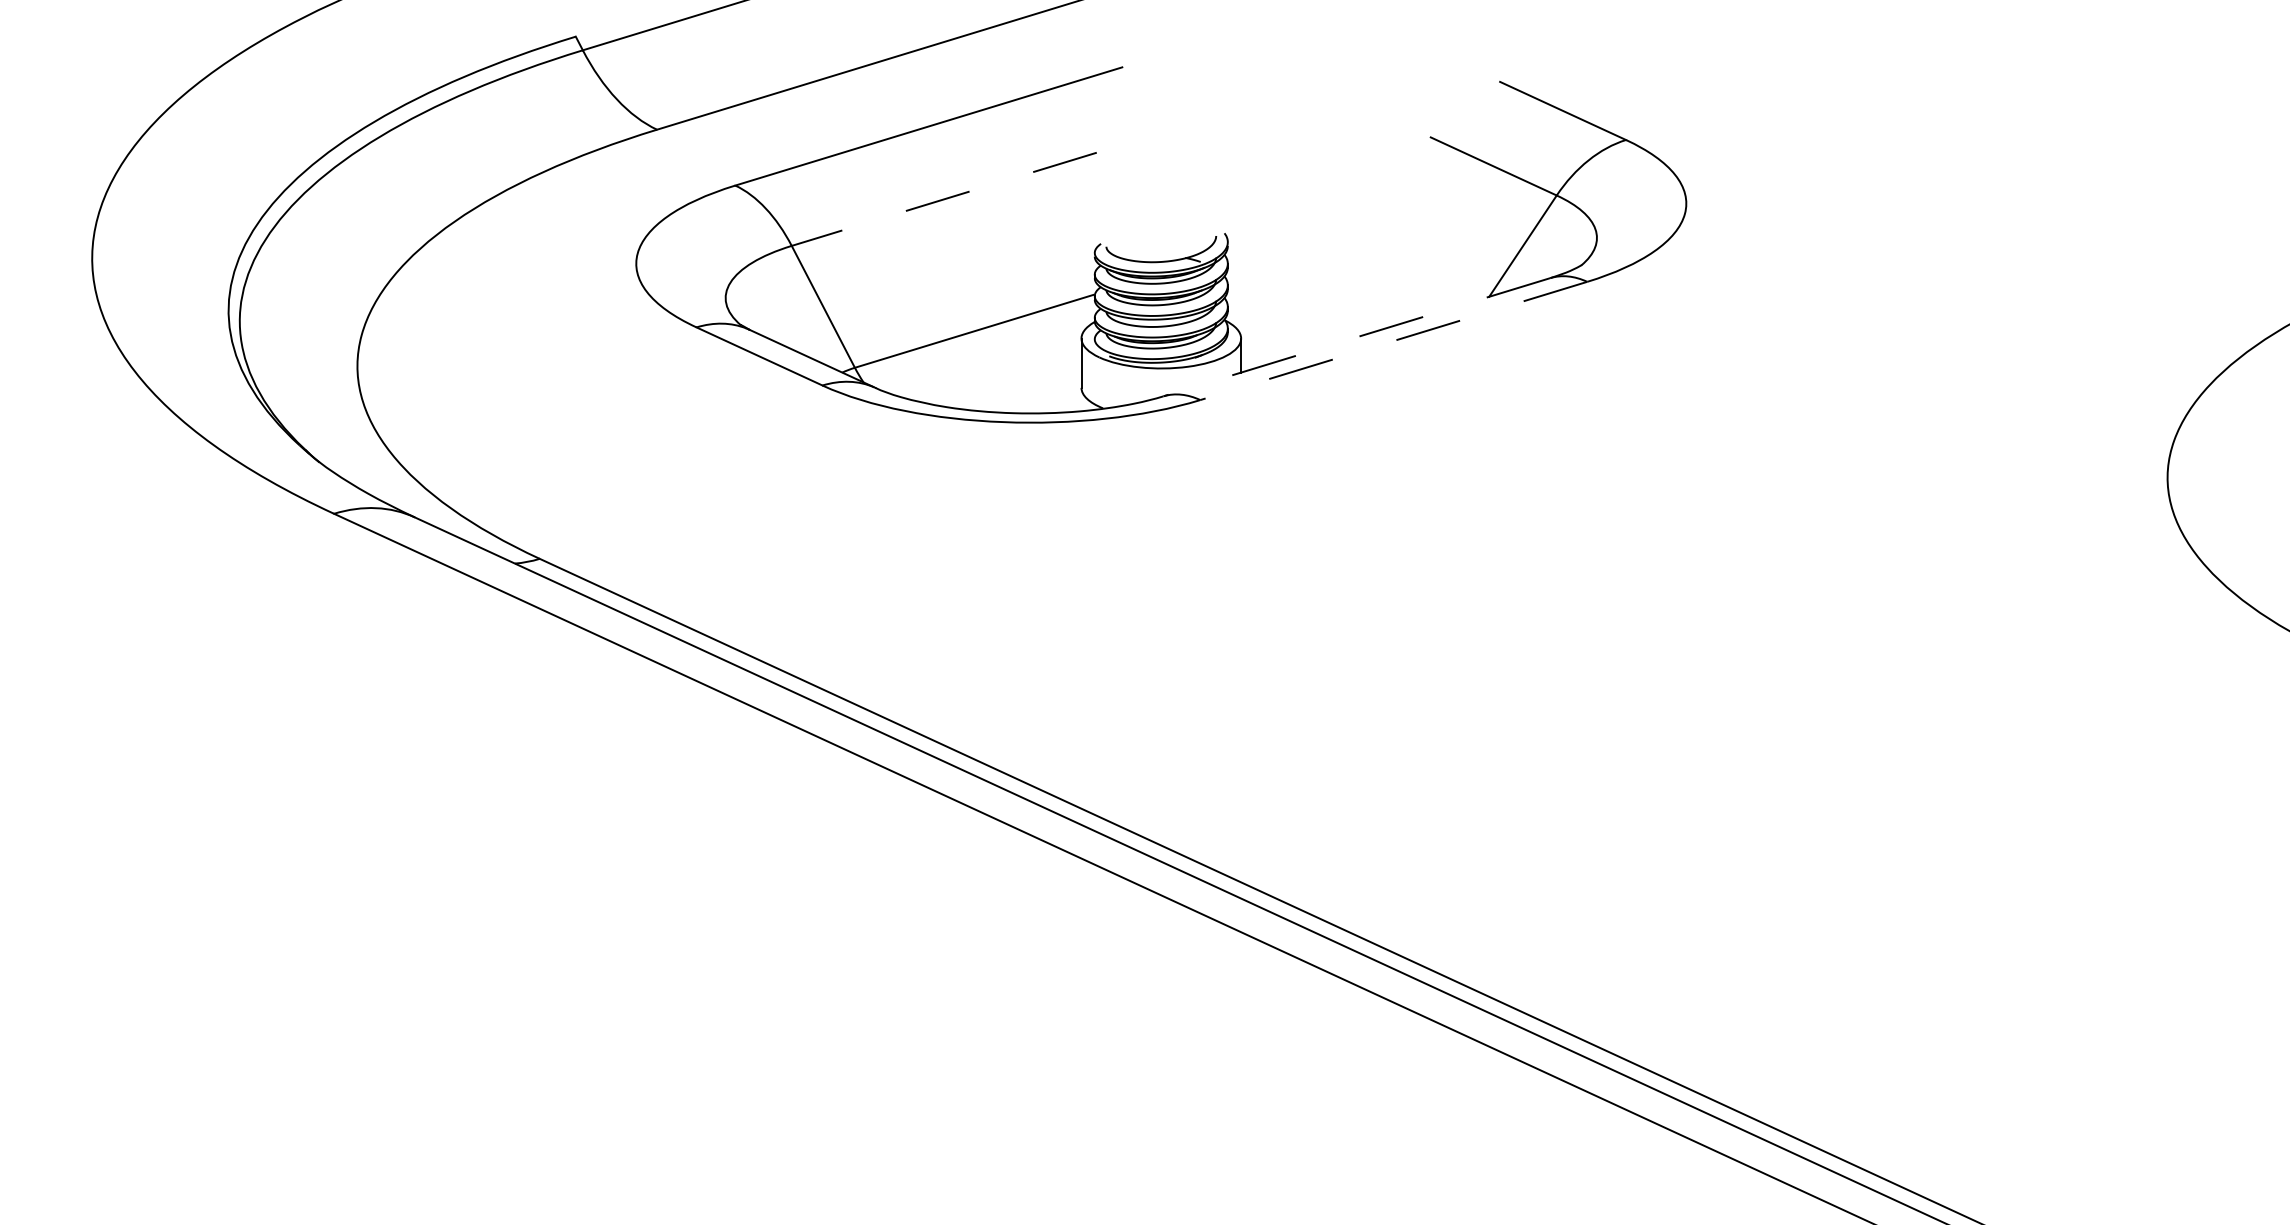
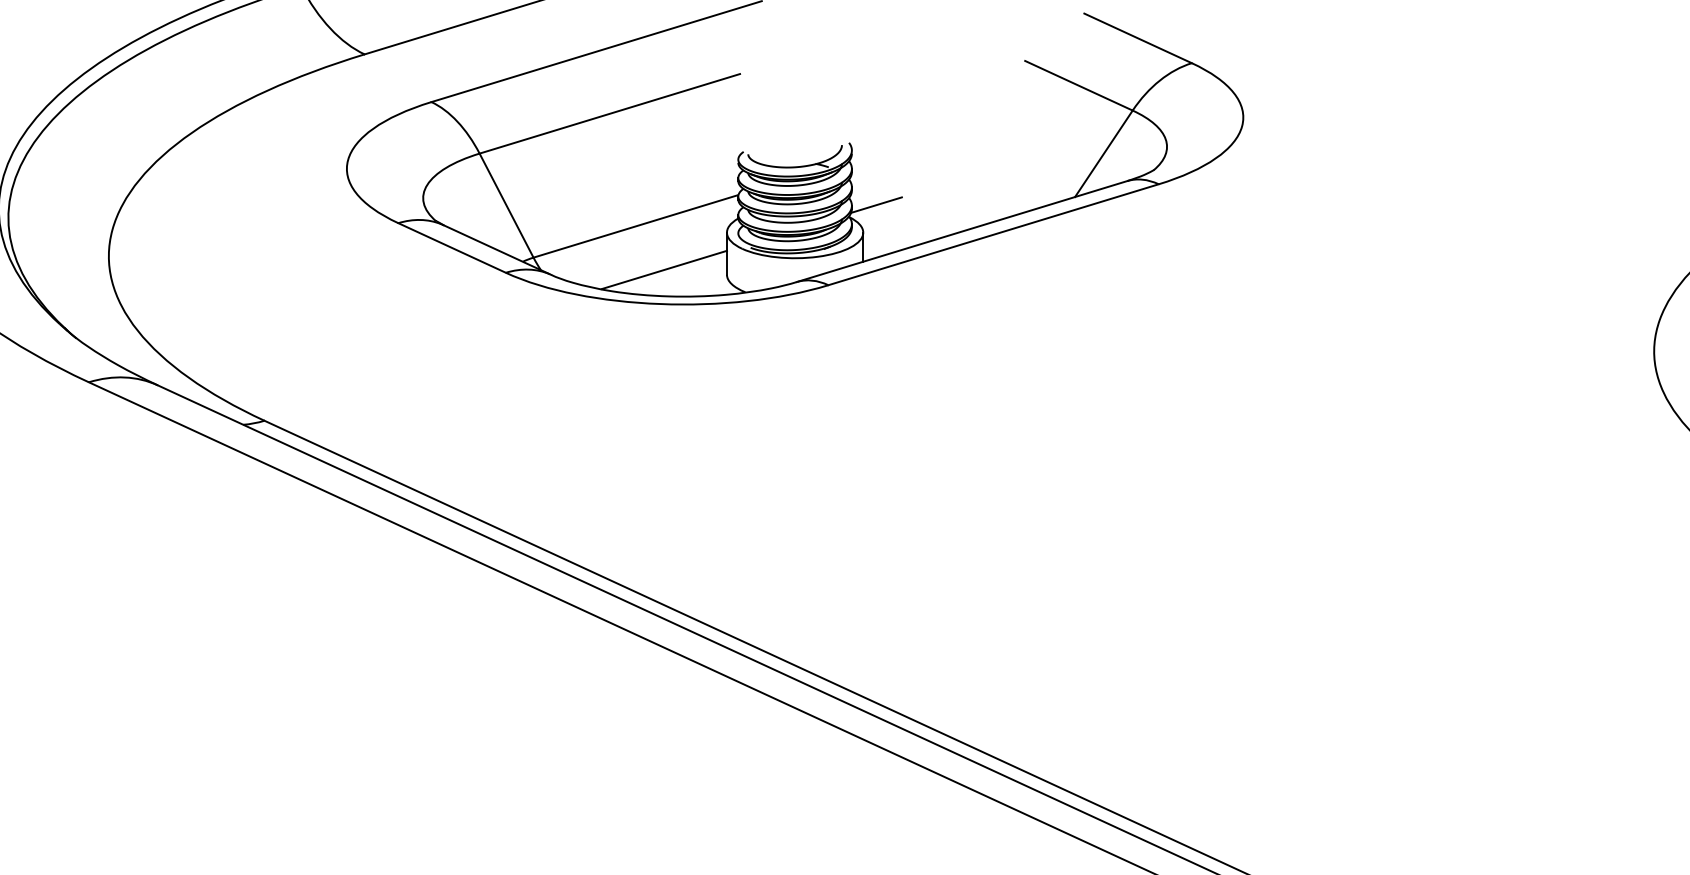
line: (943, 199) -> (609, 113), dashed -> solid
line: (1256, 306) -> (876, 205), added
line: (1356, 337) -> (961, 231), dashed -> solid
line: (1393, 341) -> (993, 235), dashed -> solid
line: (1007, 381) -> (663, 269), added

